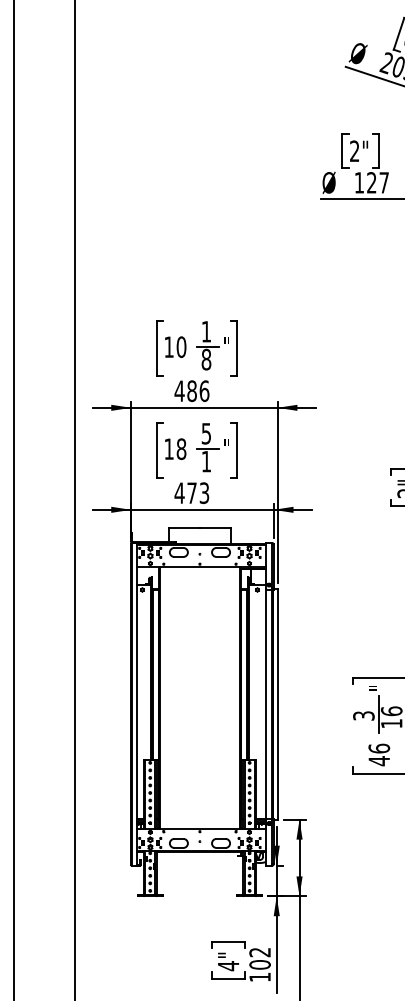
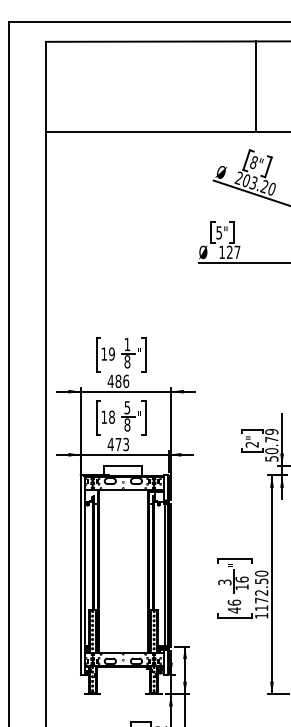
text: (353, 150) -> (218, 232), 2" -> 5"
text: (180, 346) -> (111, 353), 10 -> 19
text: (206, 460) -> (127, 424), 1 -> 8

